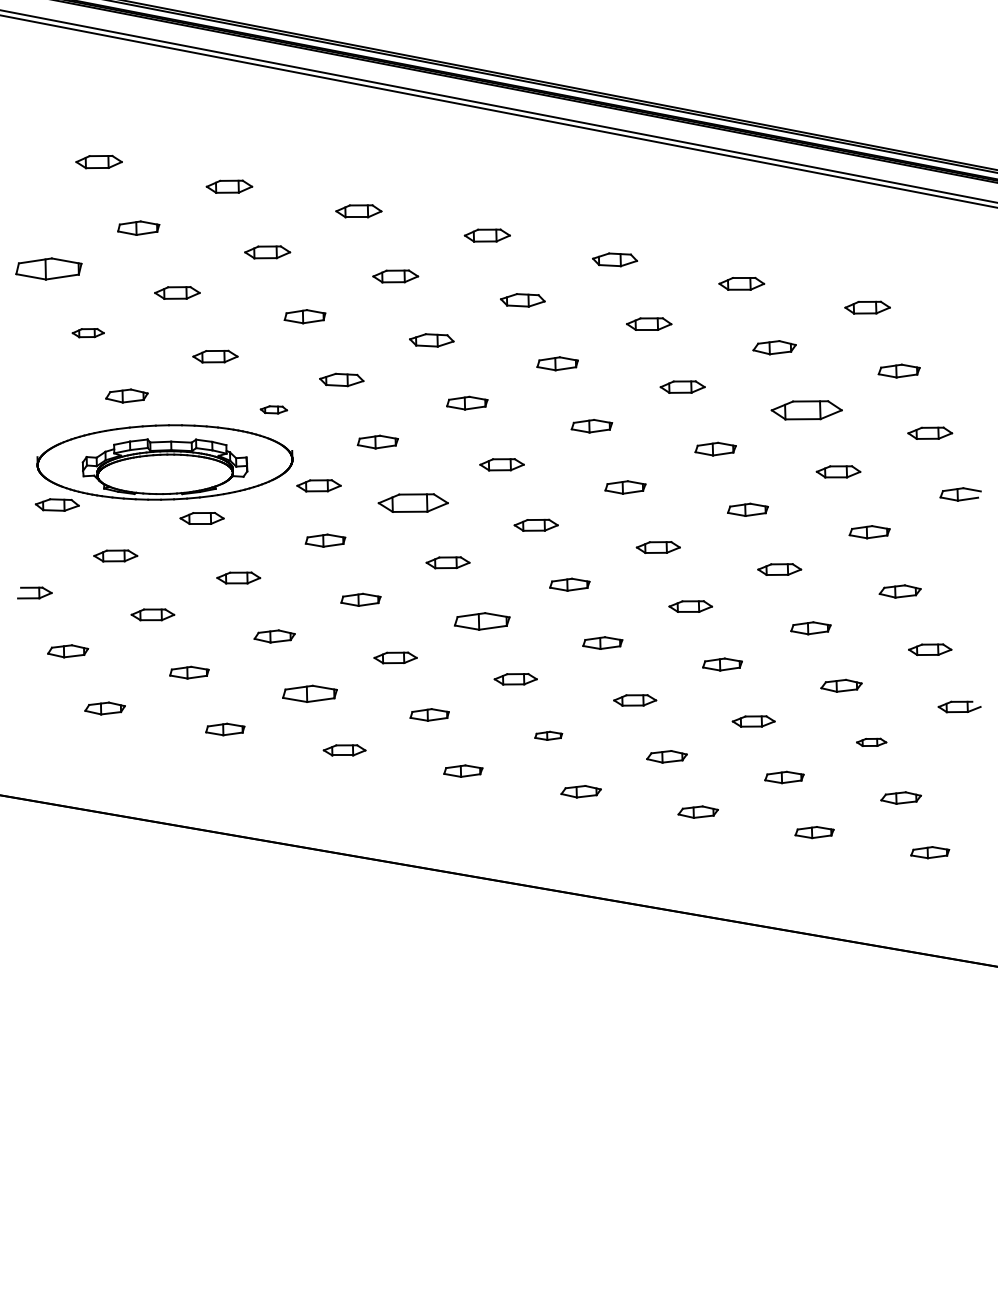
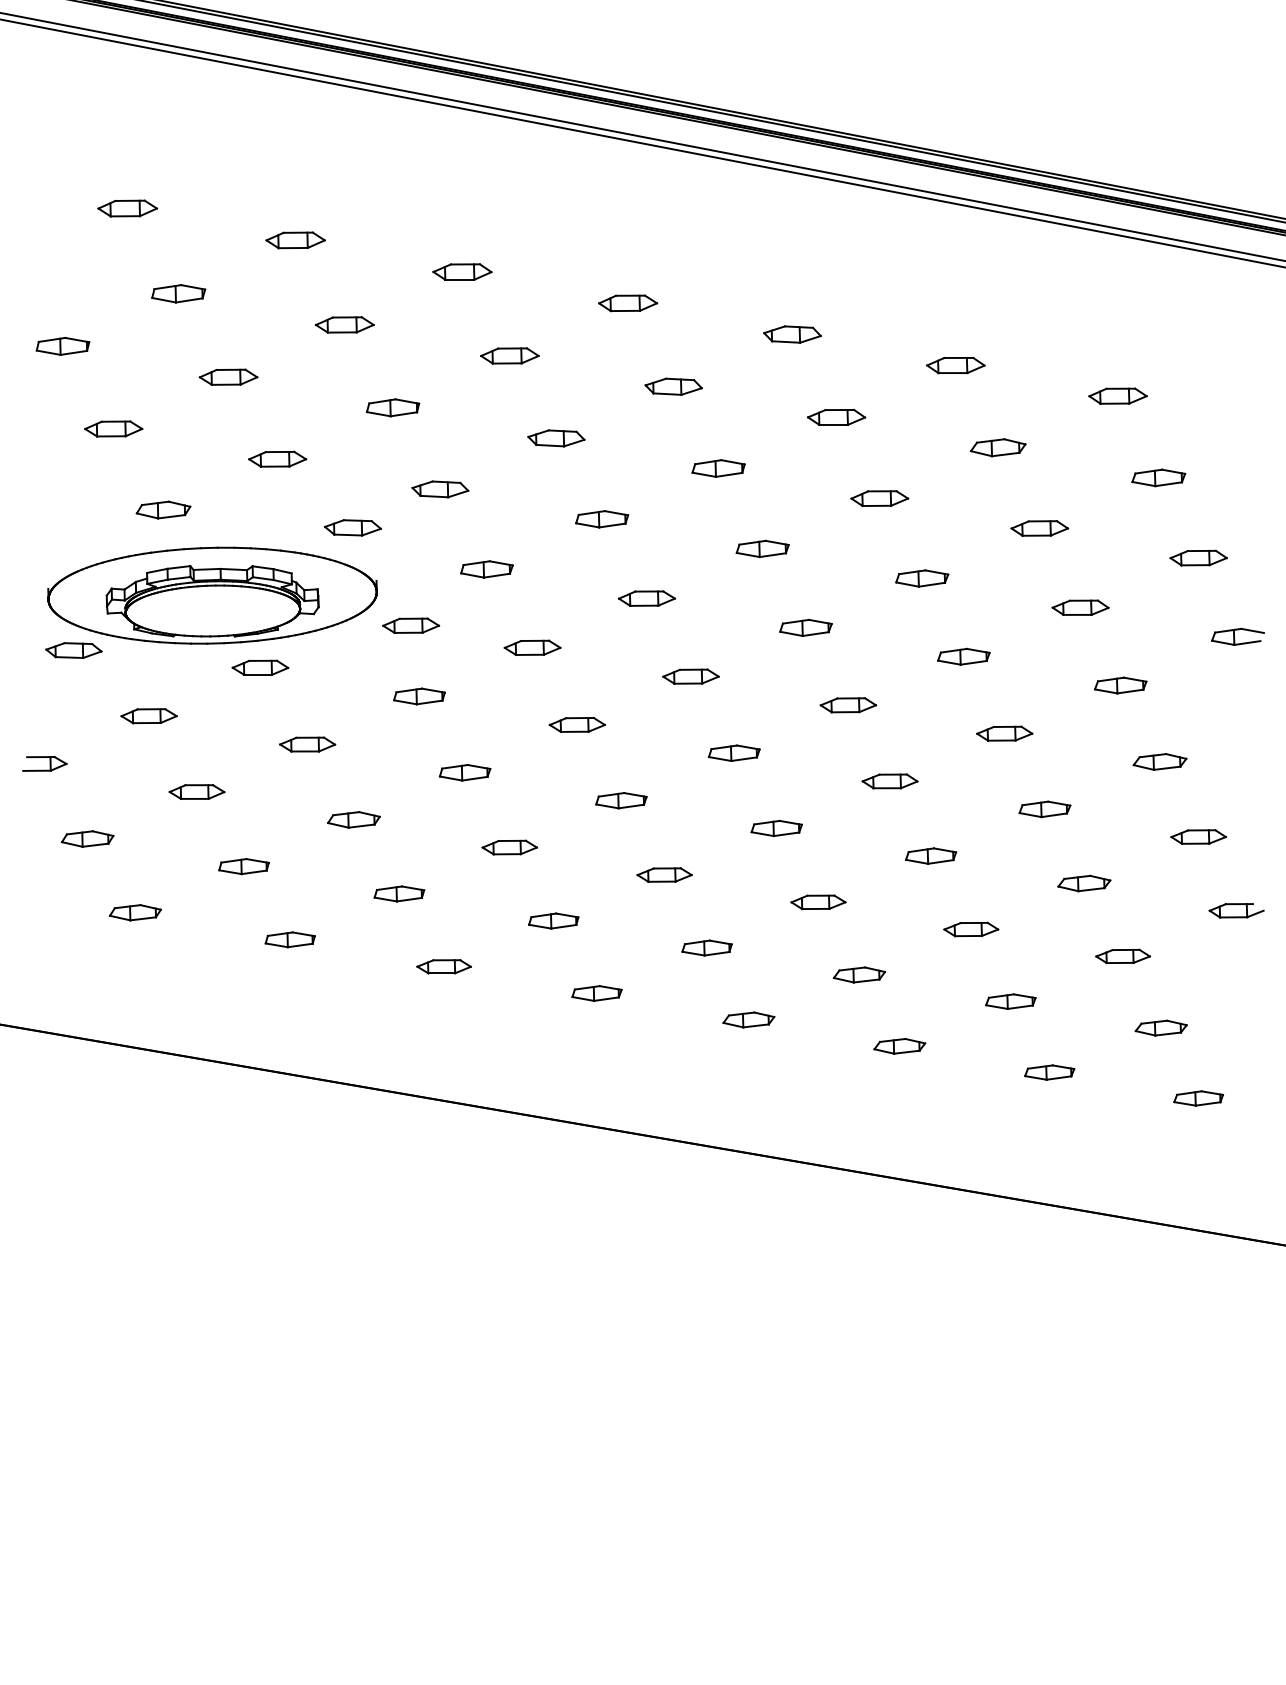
part: (48, 269) -> (62, 346), size x0.62
part: (88, 332) -> (113, 428), size x1.43
part: (273, 409) -> (352, 527), size x1.67
part: (806, 410) -> (1039, 528), size x0.62
part: (413, 502) -> (532, 647), size x0.62
part: (482, 621) -> (621, 800), size x0.71
part: (310, 693) -> (399, 893), size x0.71
part: (548, 735) -> (706, 947), size x1.43
part: (871, 742) -> (1123, 956), size x1.43

